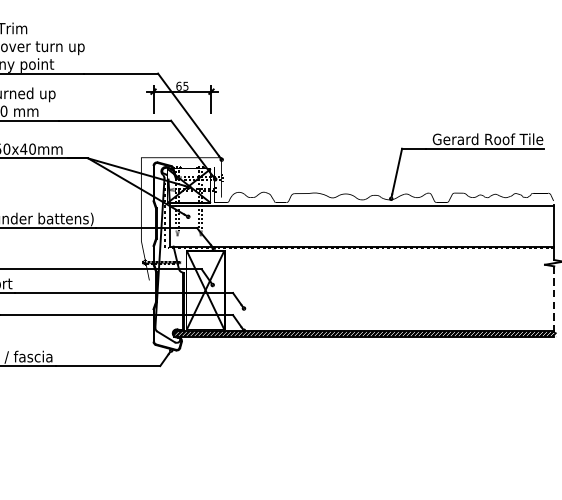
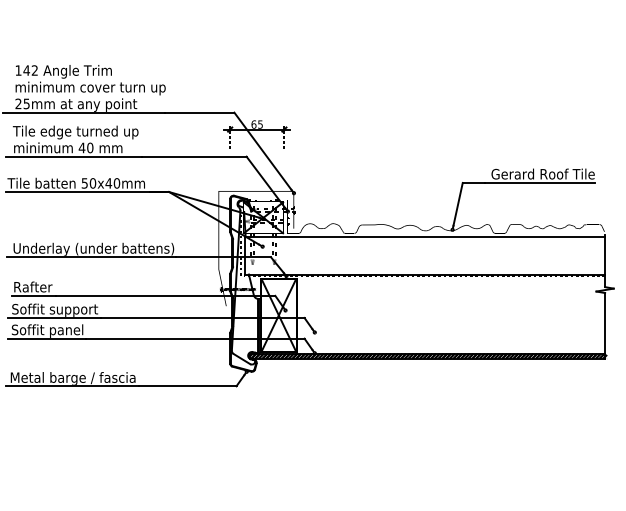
line: (554, 301) -> (605, 325), dashed -> solid

